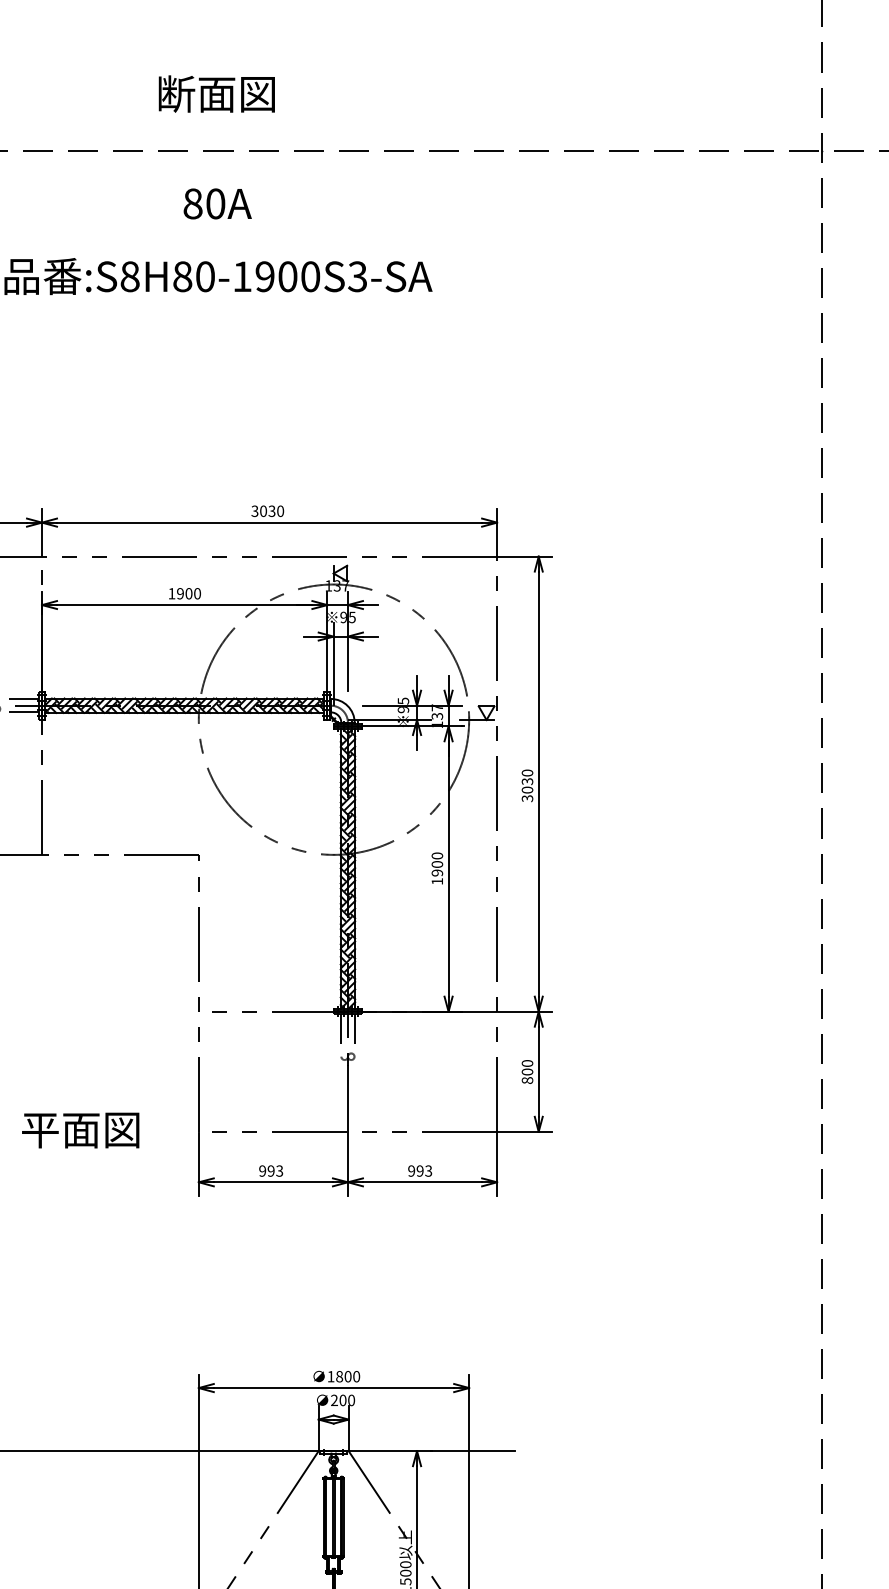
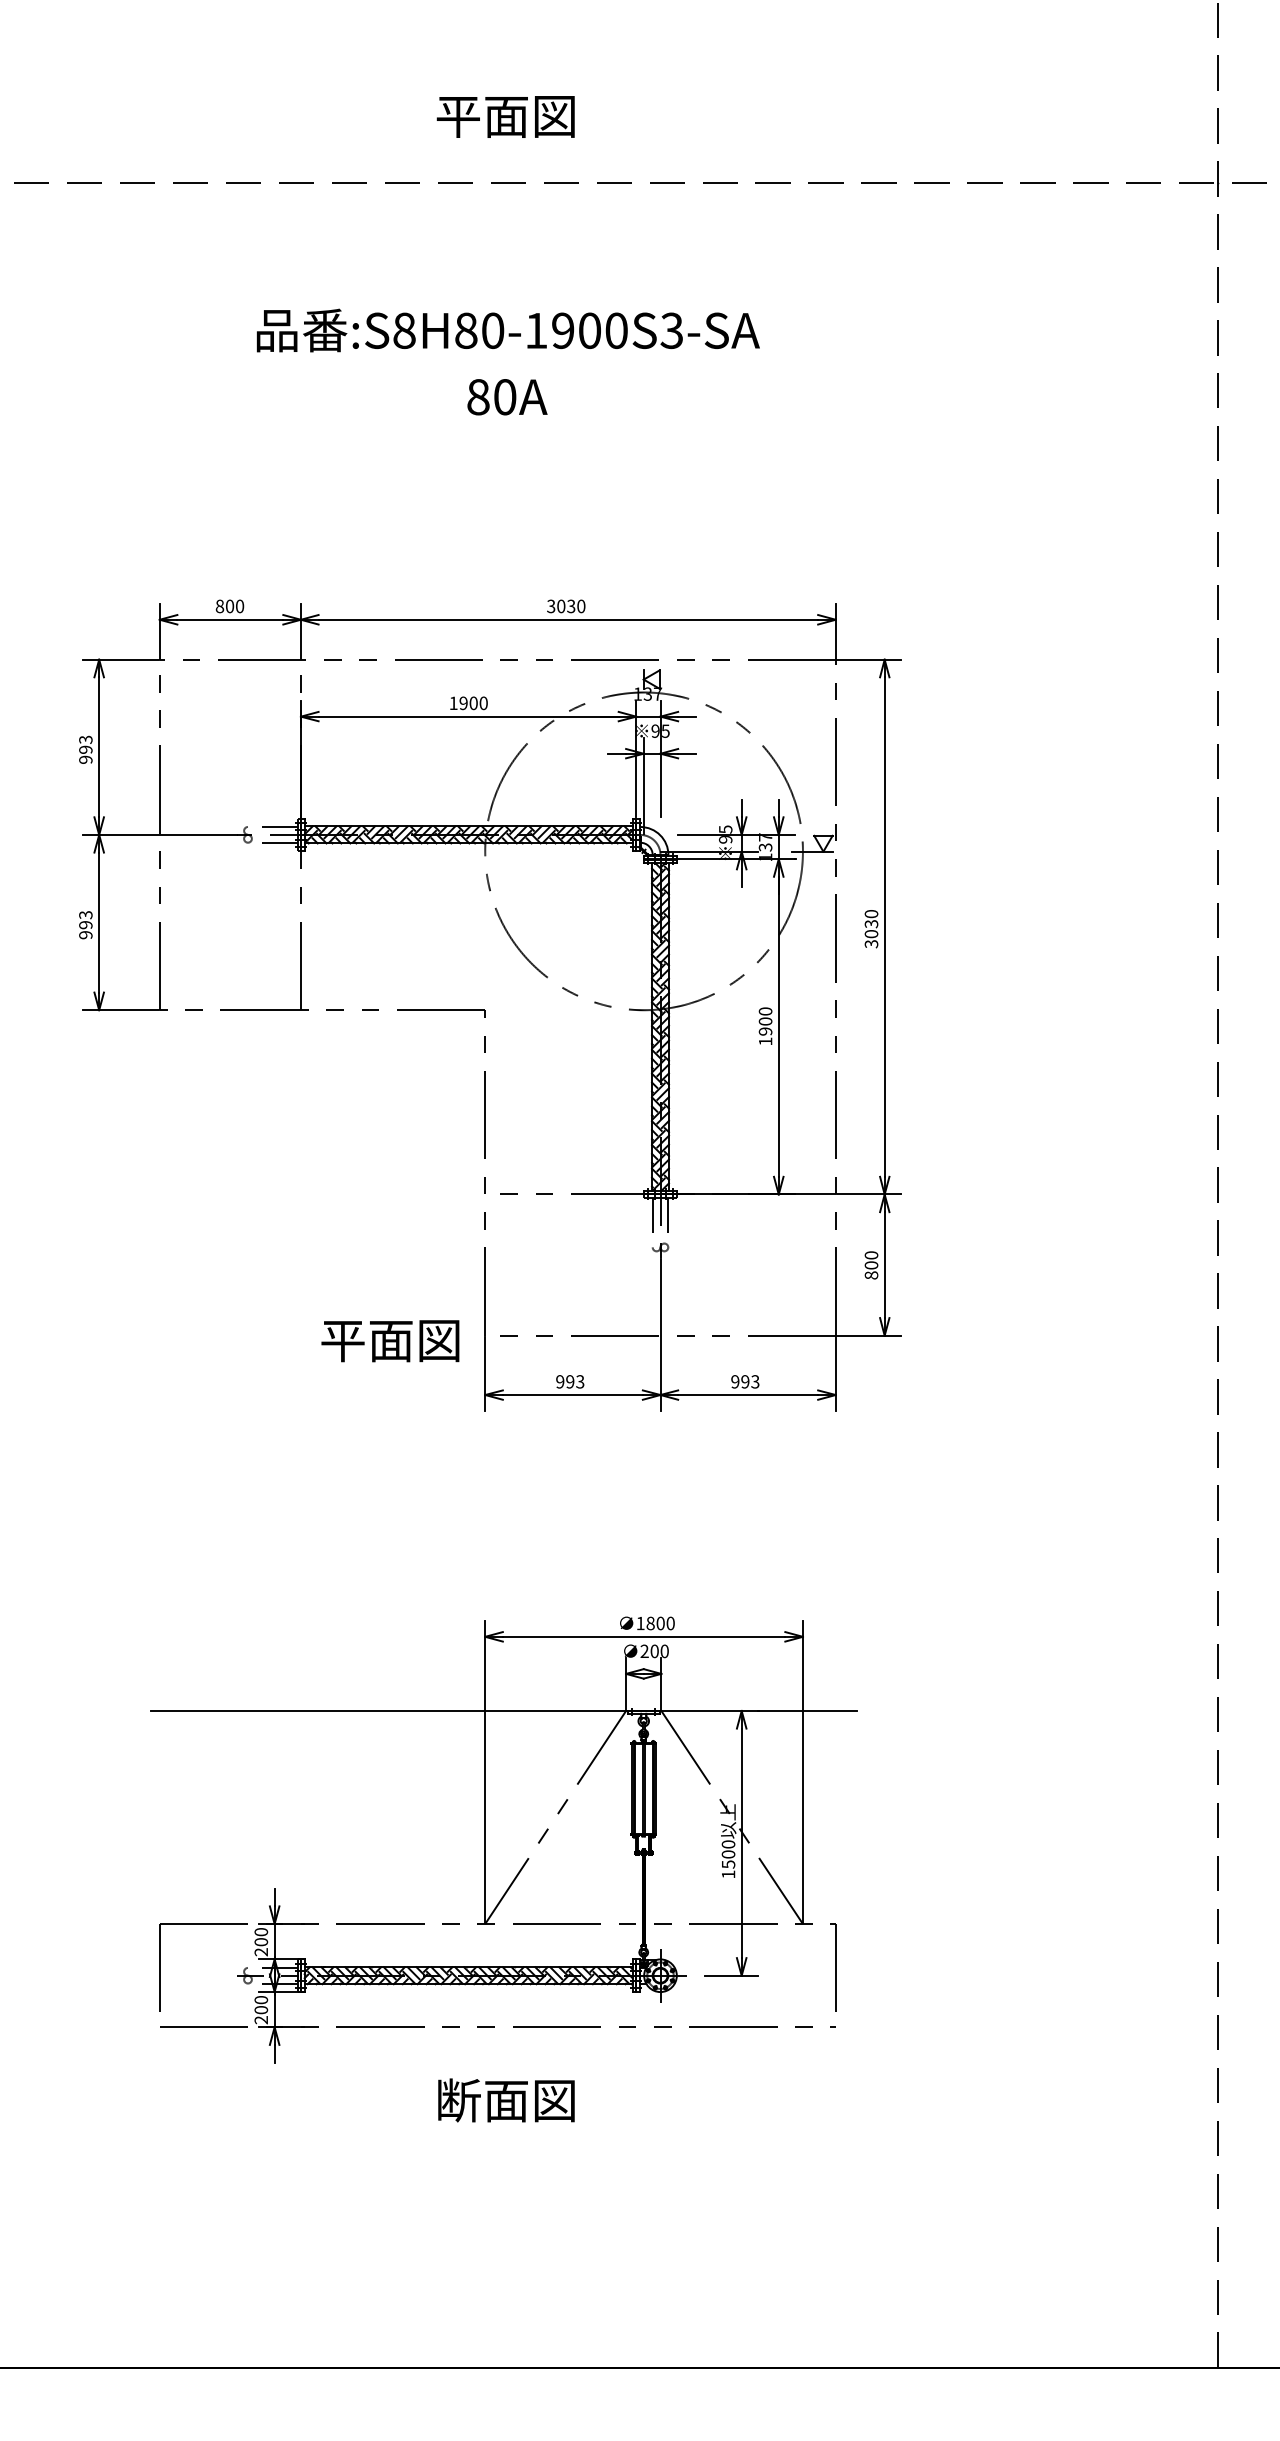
text: (176, 94) -> (458, 116), 断面図 -> 平面図
text: (217, 204) -> (507, 397), moved
text: (80, 1130) -> (390, 1341), moved

